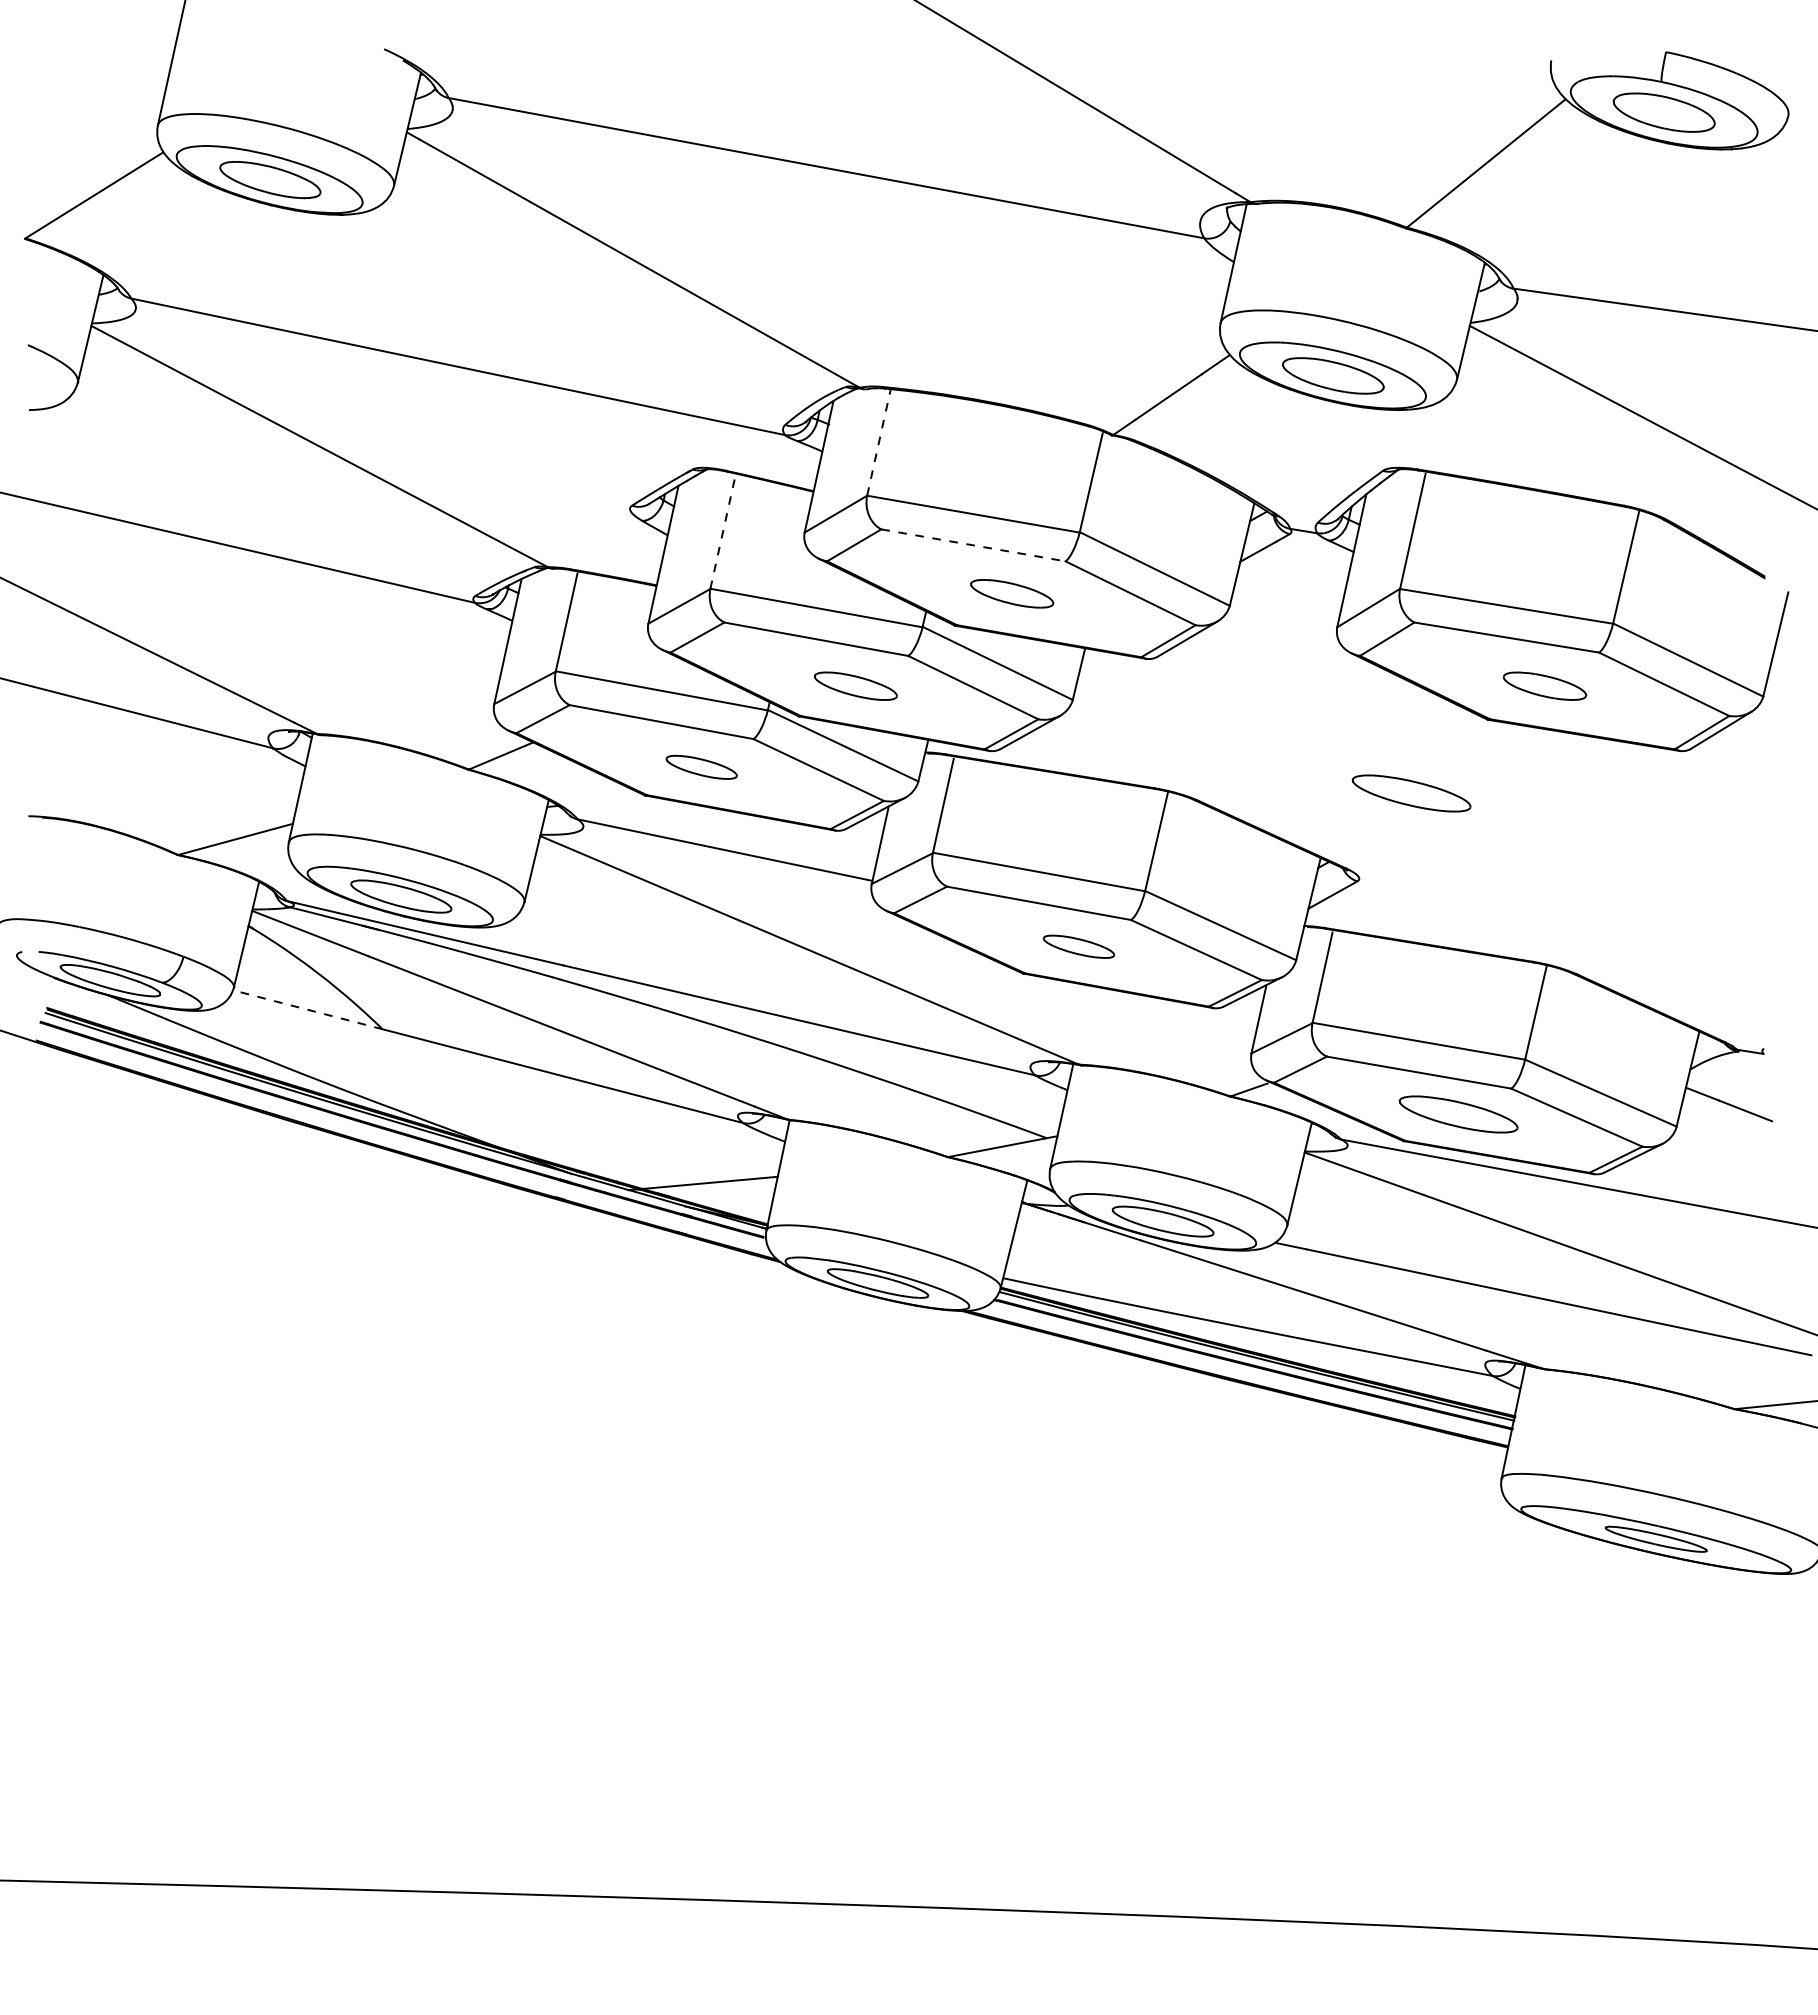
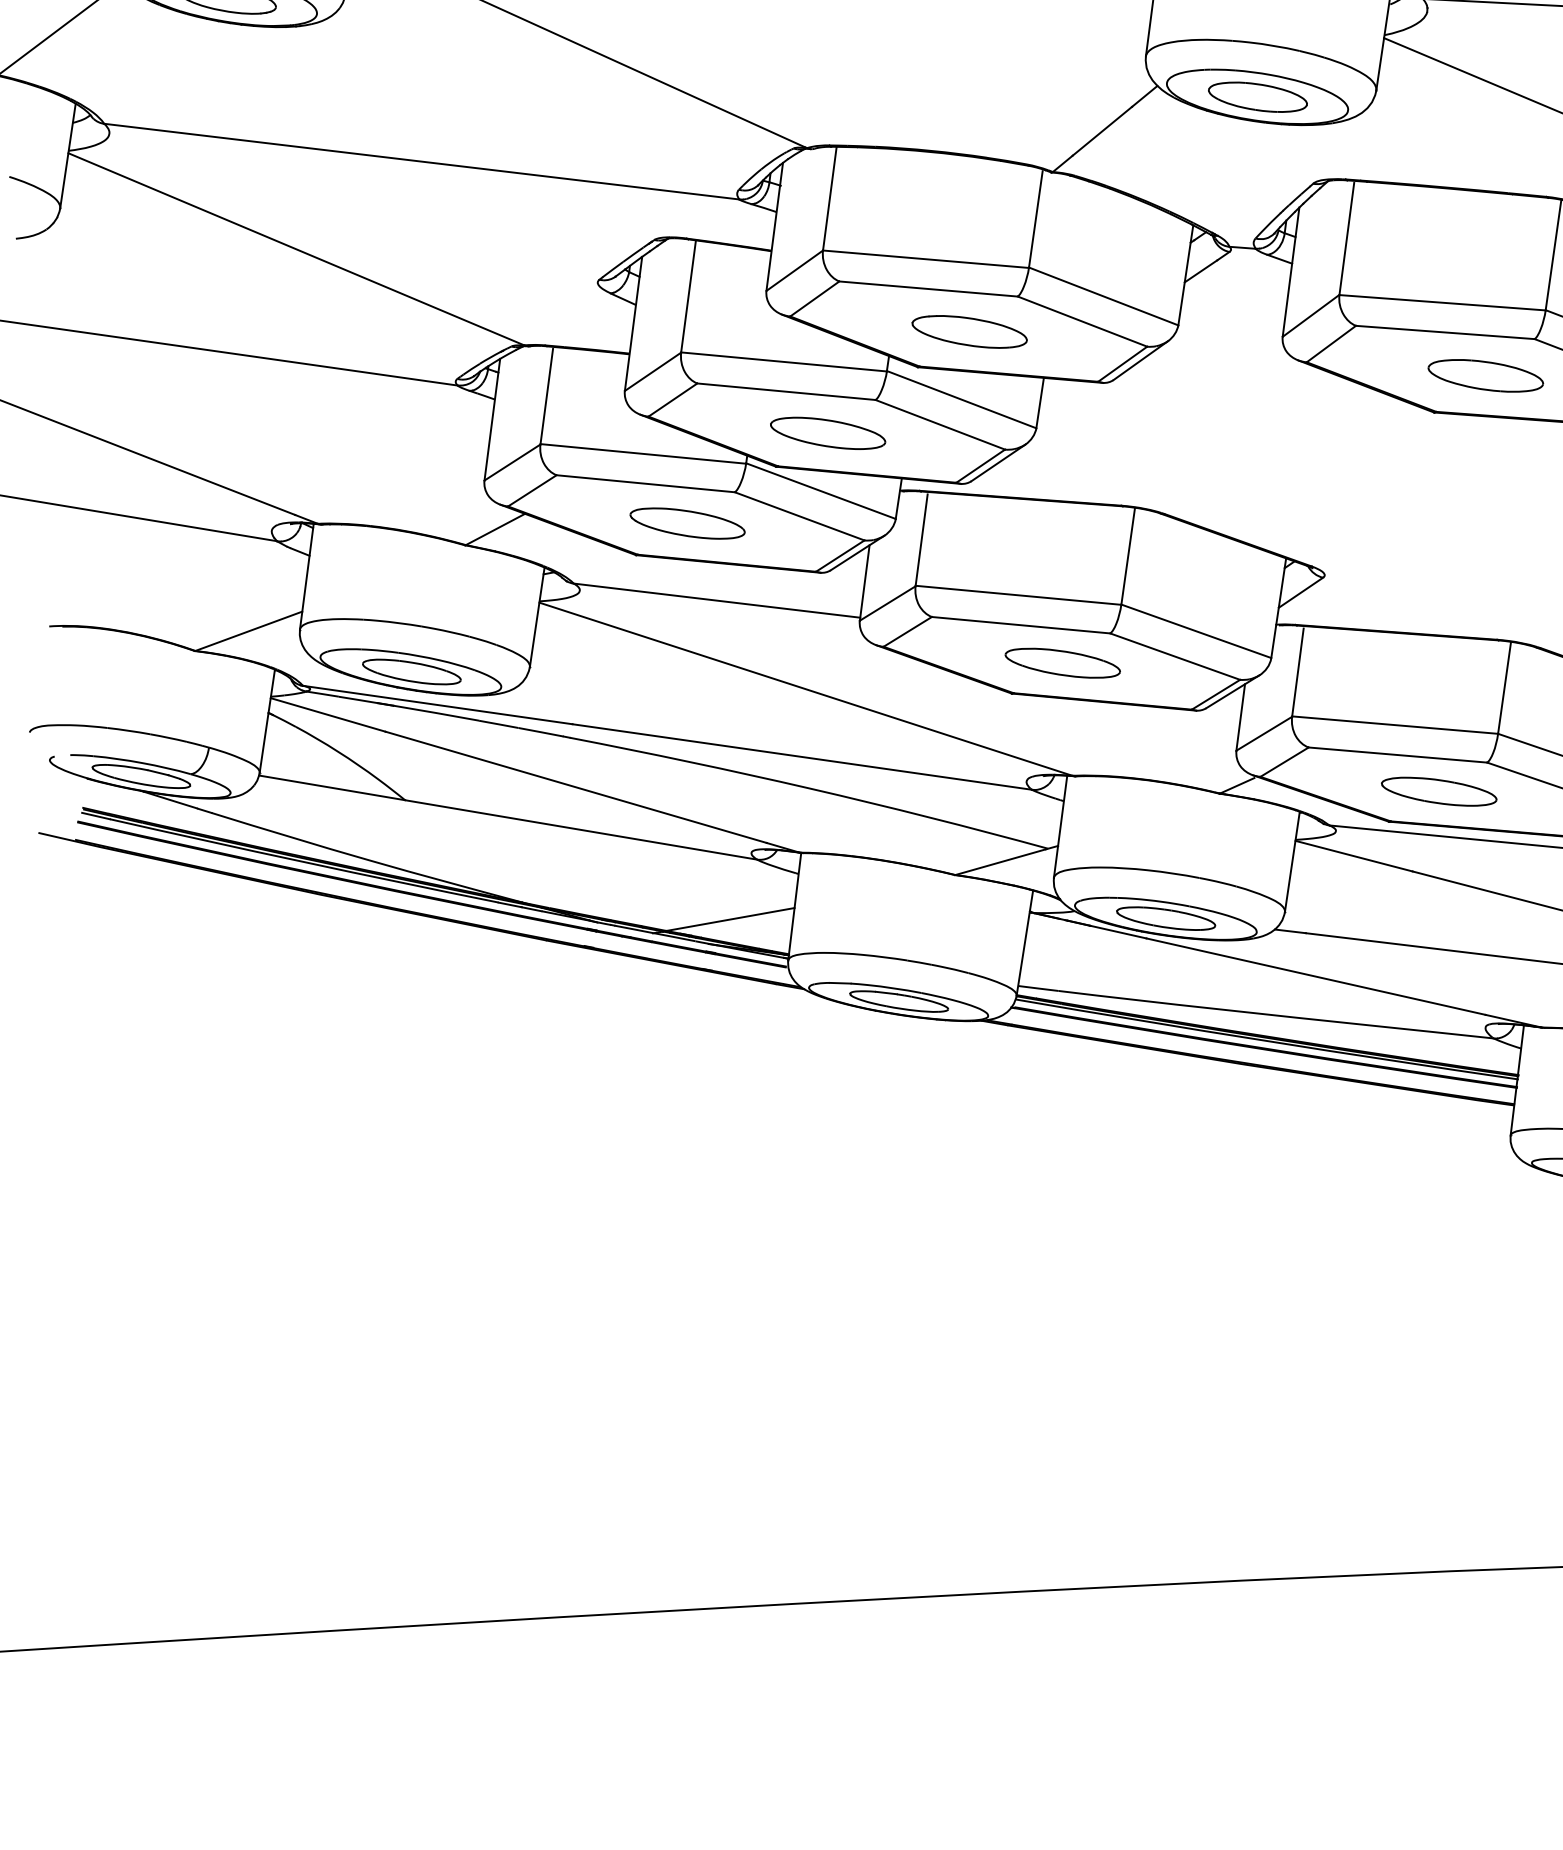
line: (879, 442) -> (830, 198), dashed -> solid
line: (723, 530) -> (688, 295), dashed -> solid
line: (973, 545) -> (928, 289), dashed -> solid
part: (1011, 593) -> (968, 331), size x1.43
part: (855, 685) -> (827, 432), size x1.43
part: (1544, 685) -> (1485, 375), size x1.43
part: (701, 767) -> (687, 523), size x1.67
part: (1411, 793) -> (1367, 489), removed
part: (1078, 946) -> (1062, 663), size x1.67
line: (307, 1009) -> (331, 787), dashed -> solid

